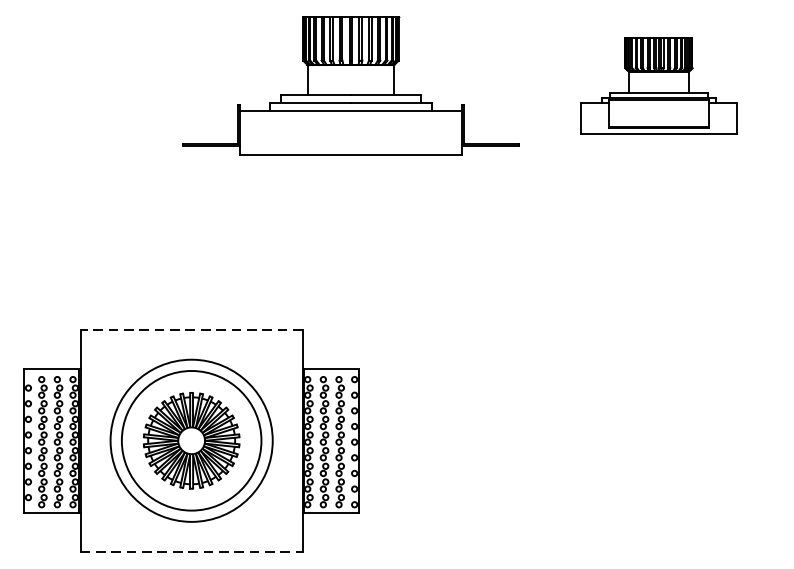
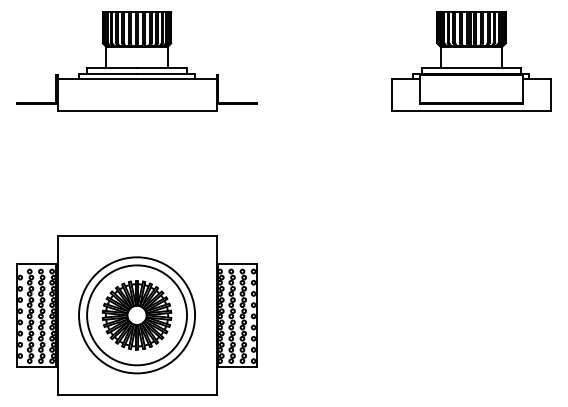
part: (350, 86) -> (136, 61), moved
part: (658, 86) -> (471, 61), size x1.43
line: (192, 329) -> (137, 235), dashed -> solid
line: (192, 551) -> (137, 394), dashed -> solid

